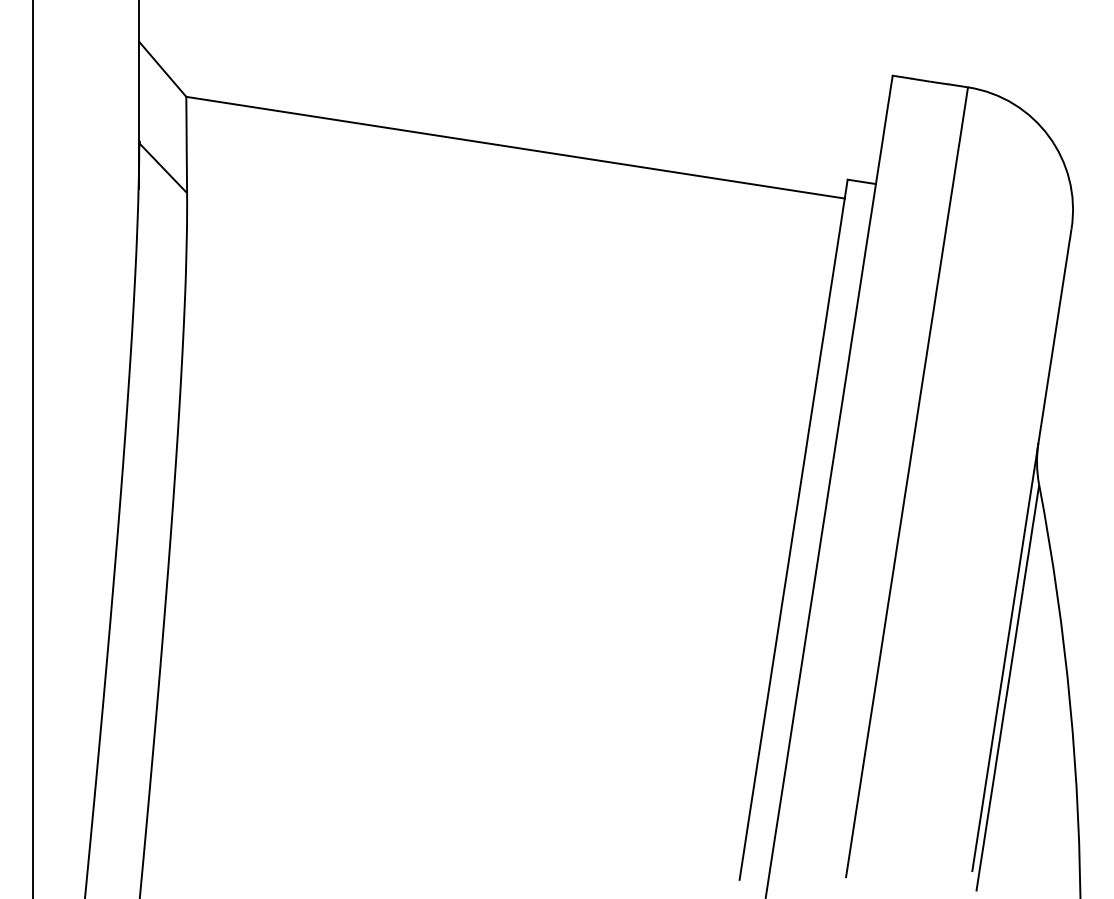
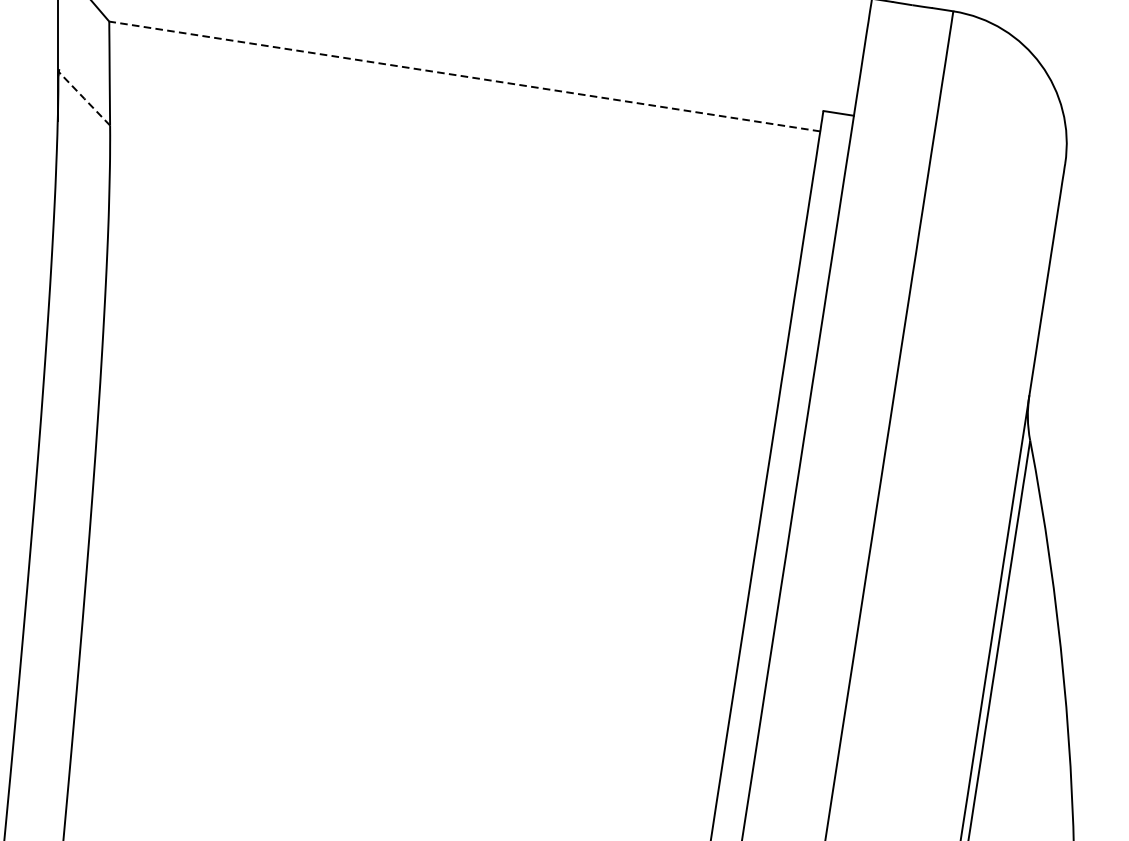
line: (515, 147) -> (464, 76), solid -> dashed
line: (163, 168) -> (84, 98), solid -> dashed

